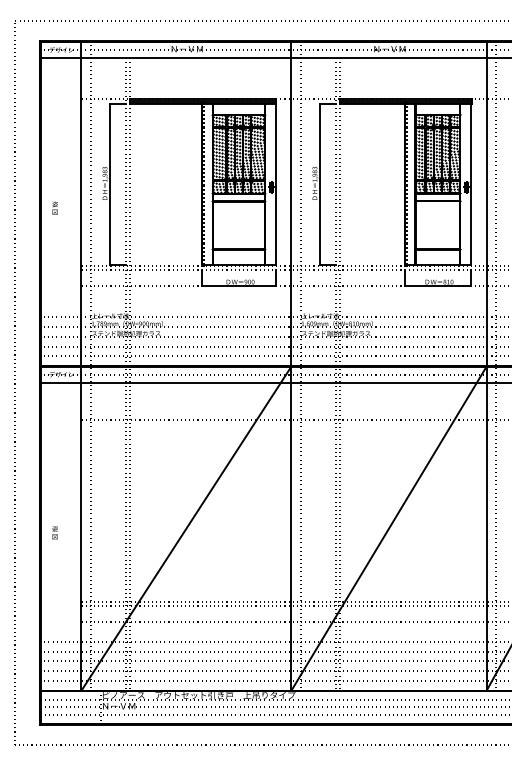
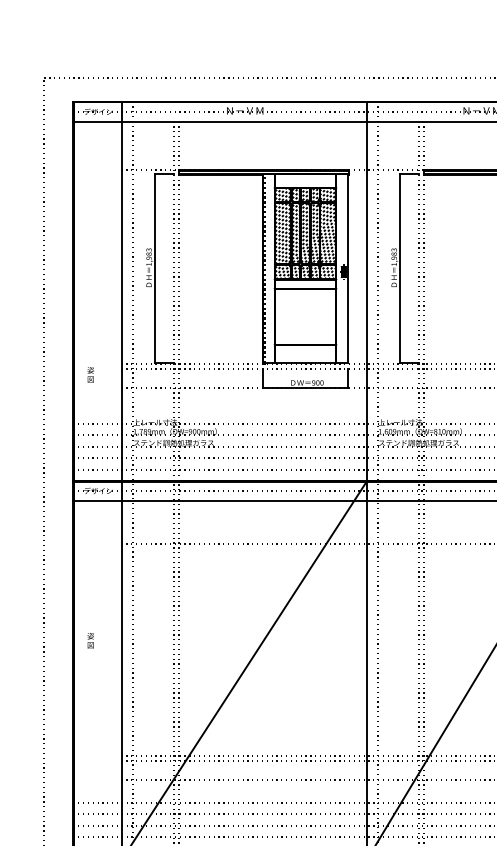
text: (54, 207) -> (90, 374), moved
text: (54, 532) -> (90, 640), moved

